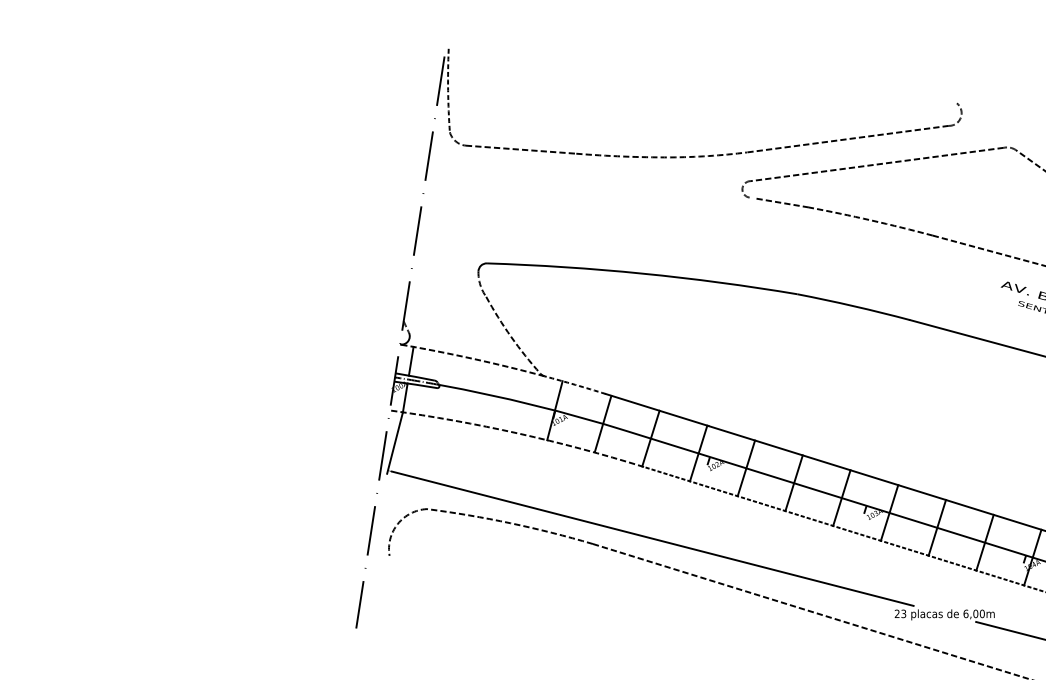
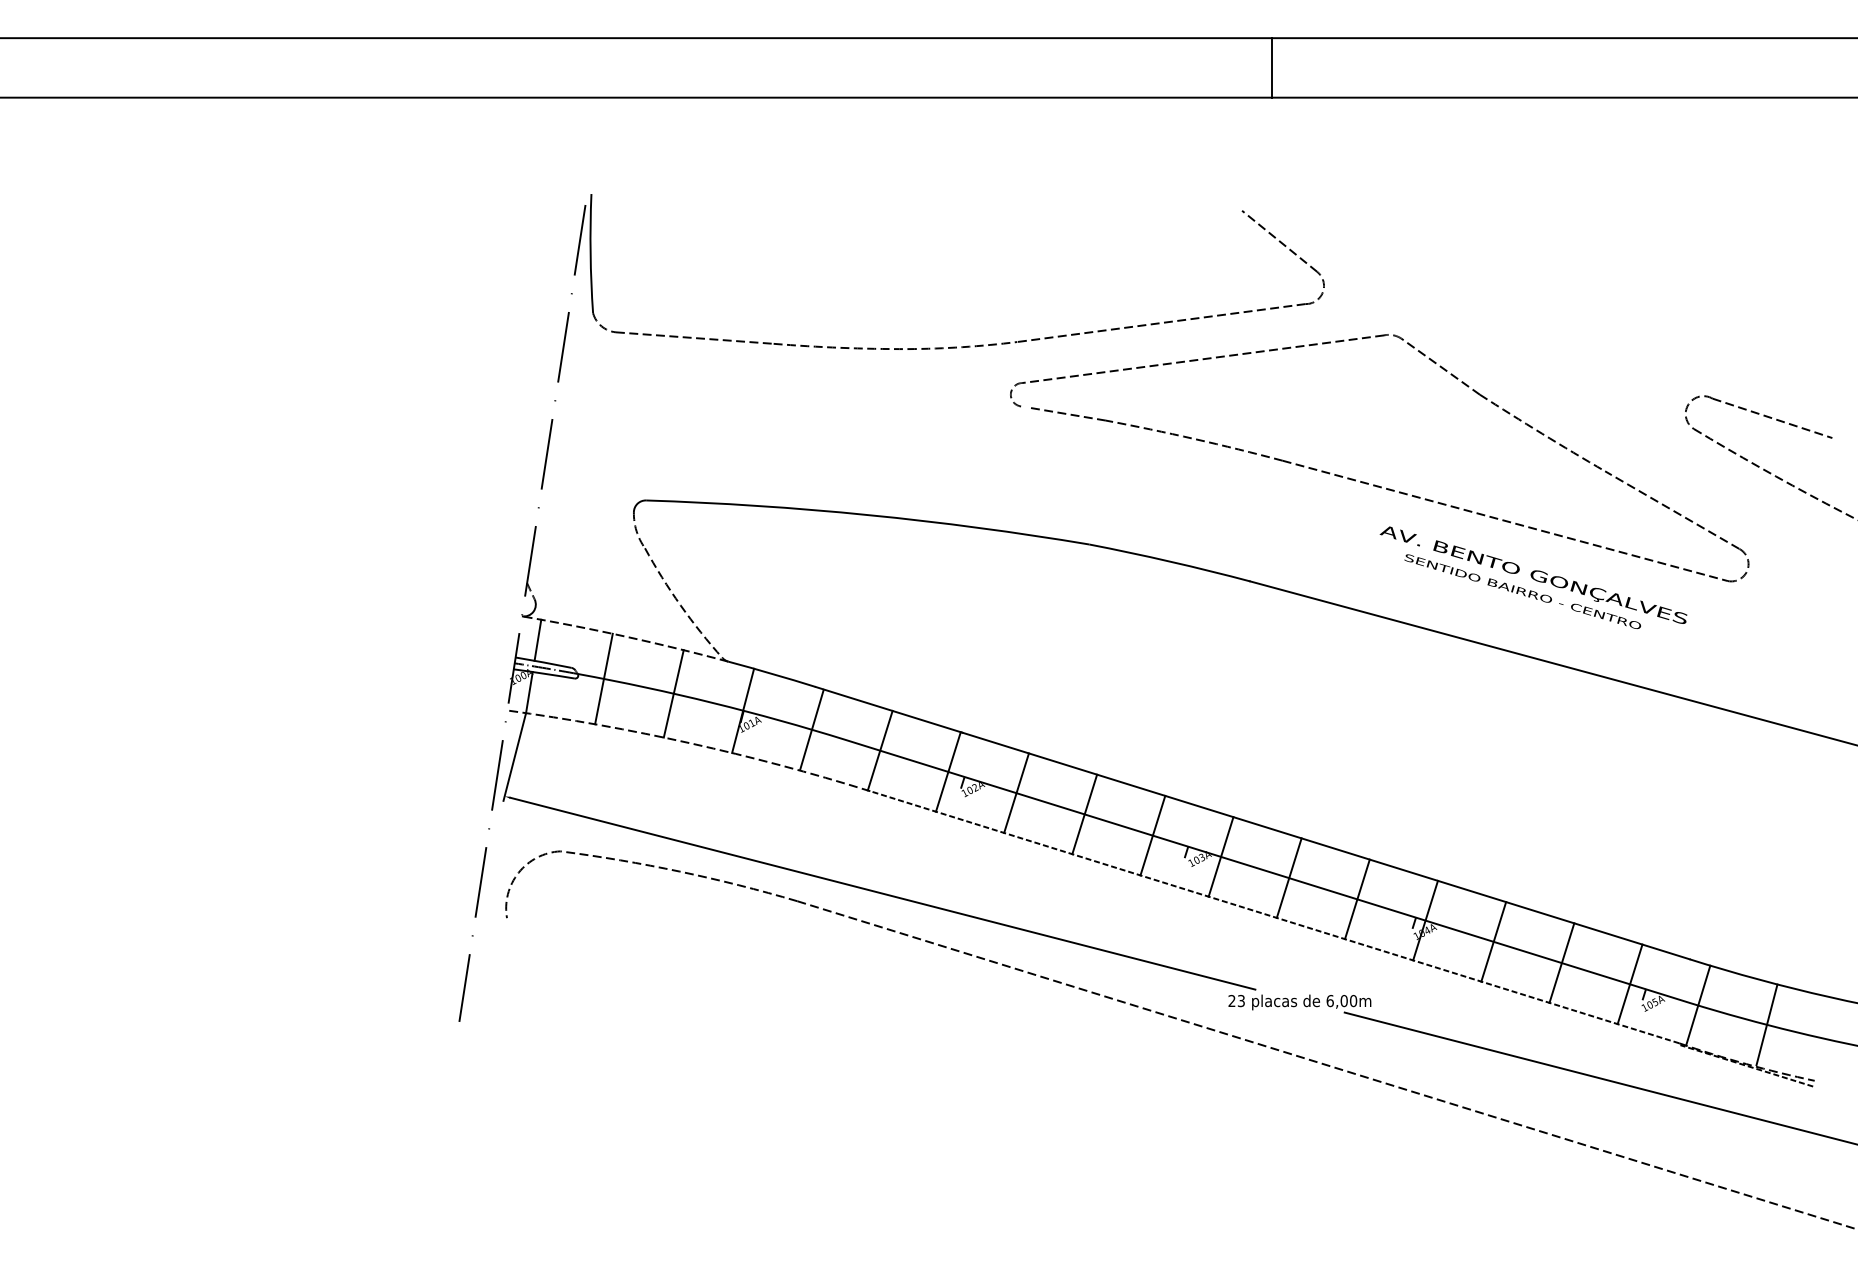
line: (930, 81) -> (1279, 240), added
arc: (448, 90) -> (590, 253), dashed -> solid
arc: (575, 384) -> (772, 673), dashed -> solid
line: (457, 388) -> (603, 678), added
line: (506, 398) -> (673, 693), added

